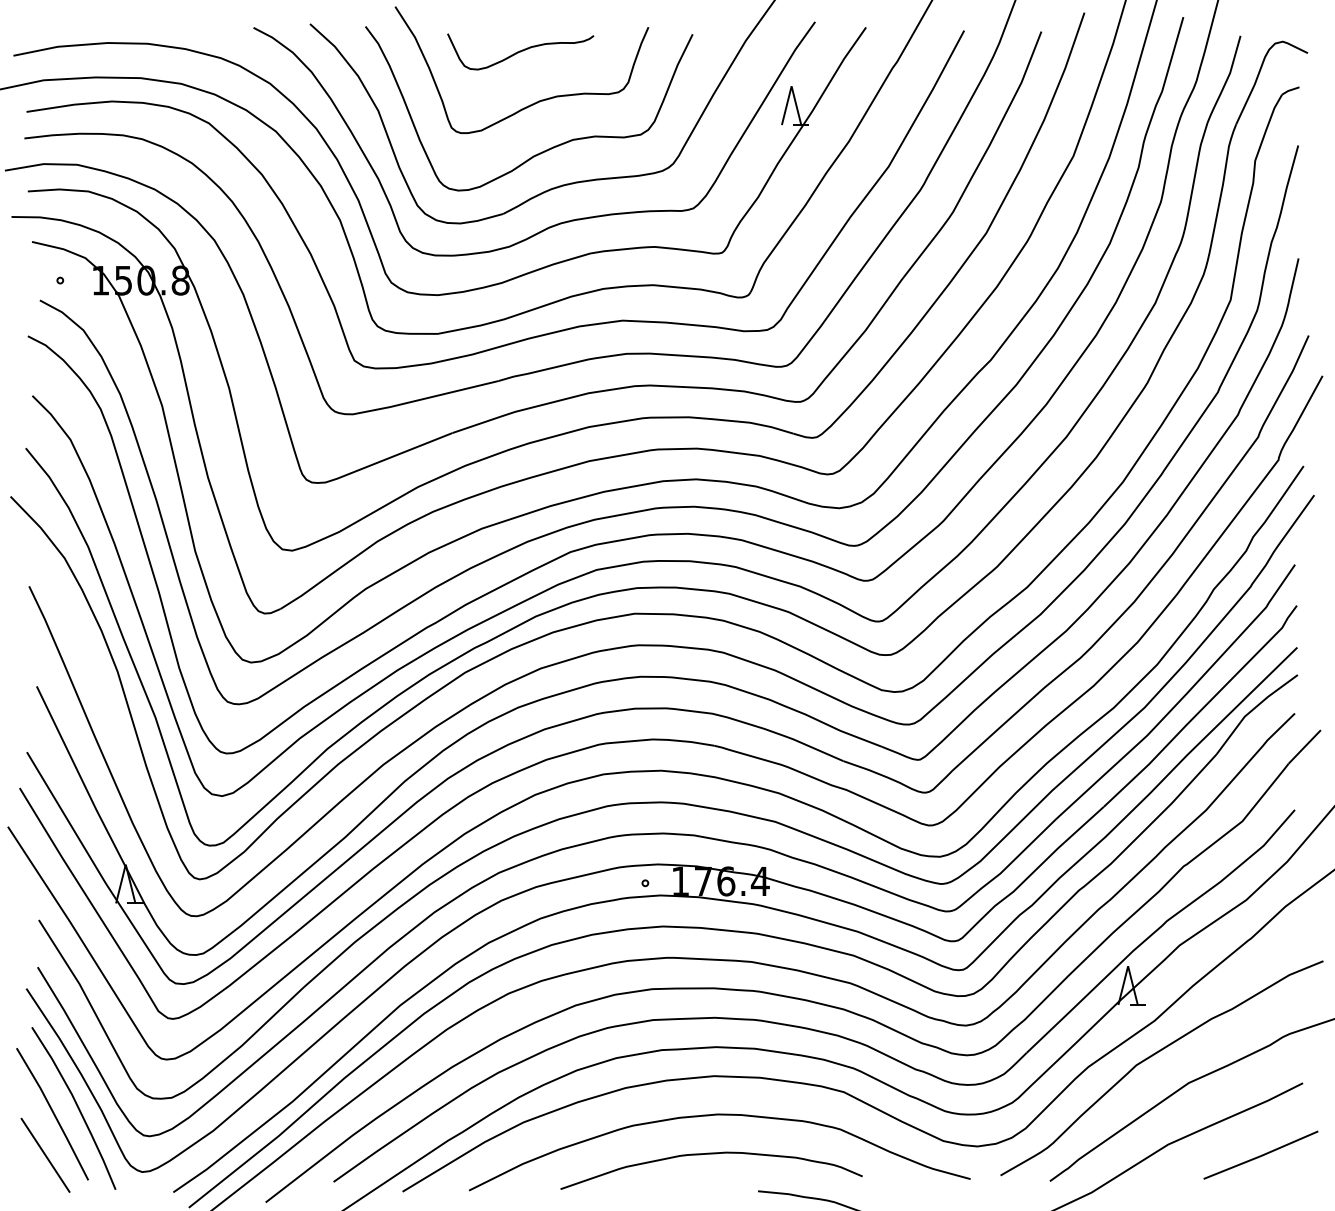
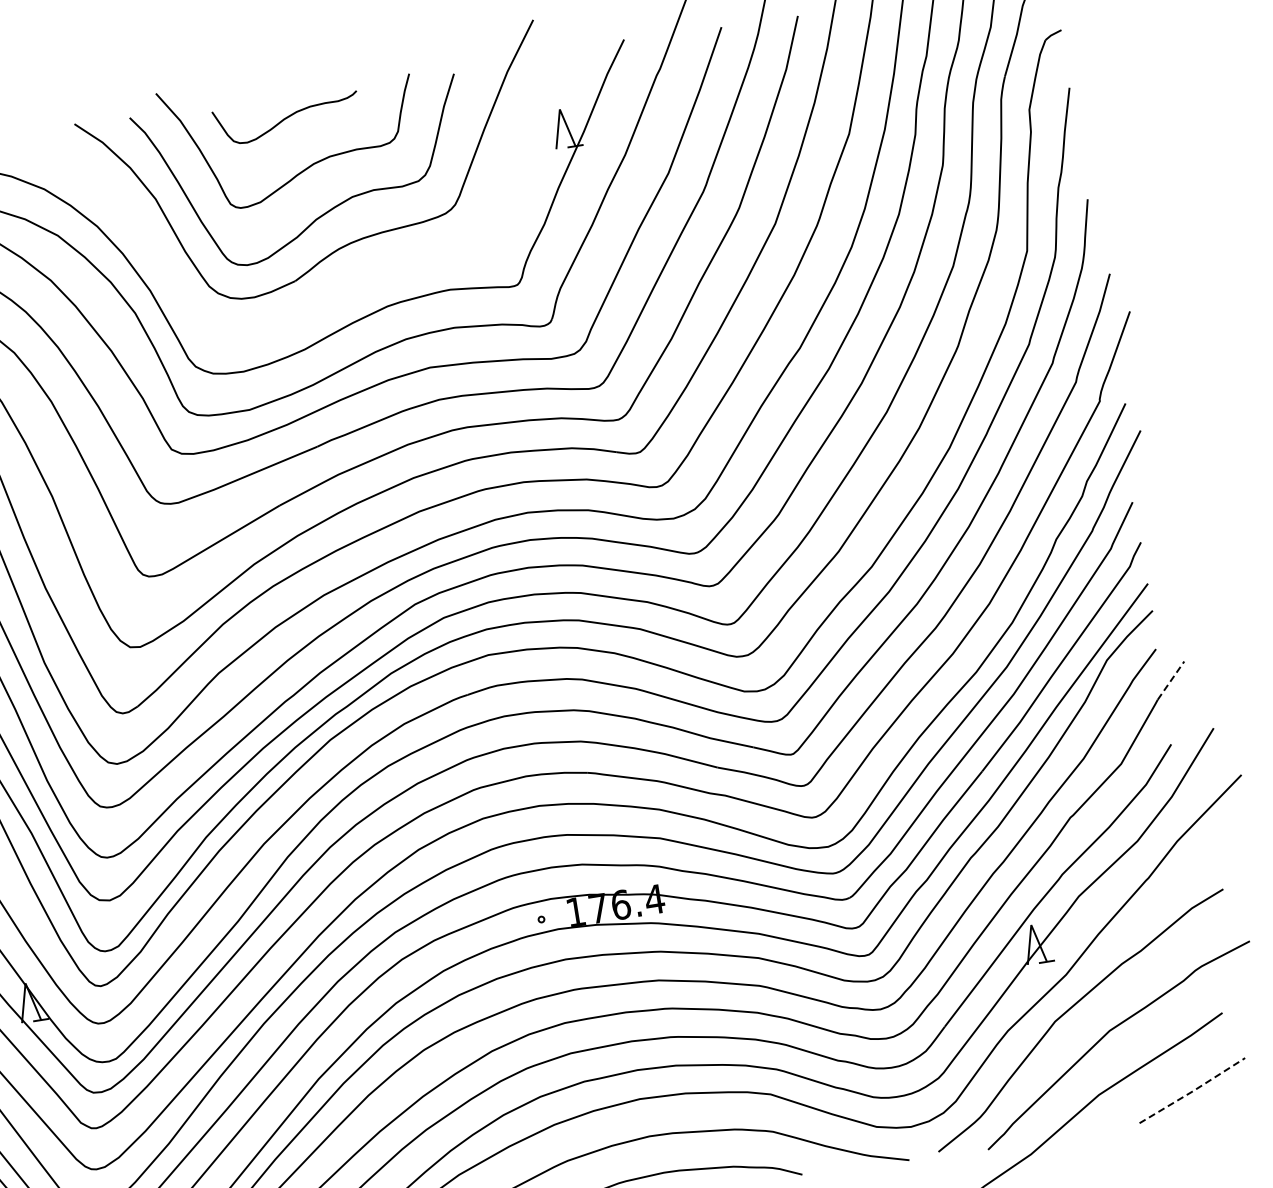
curve: (563, 221) -> (355, 279), removed
line: (1305, 746) -> (1171, 680), solid -> dashed
line: (1261, 1155) -> (1192, 1090), solid -> dashed

